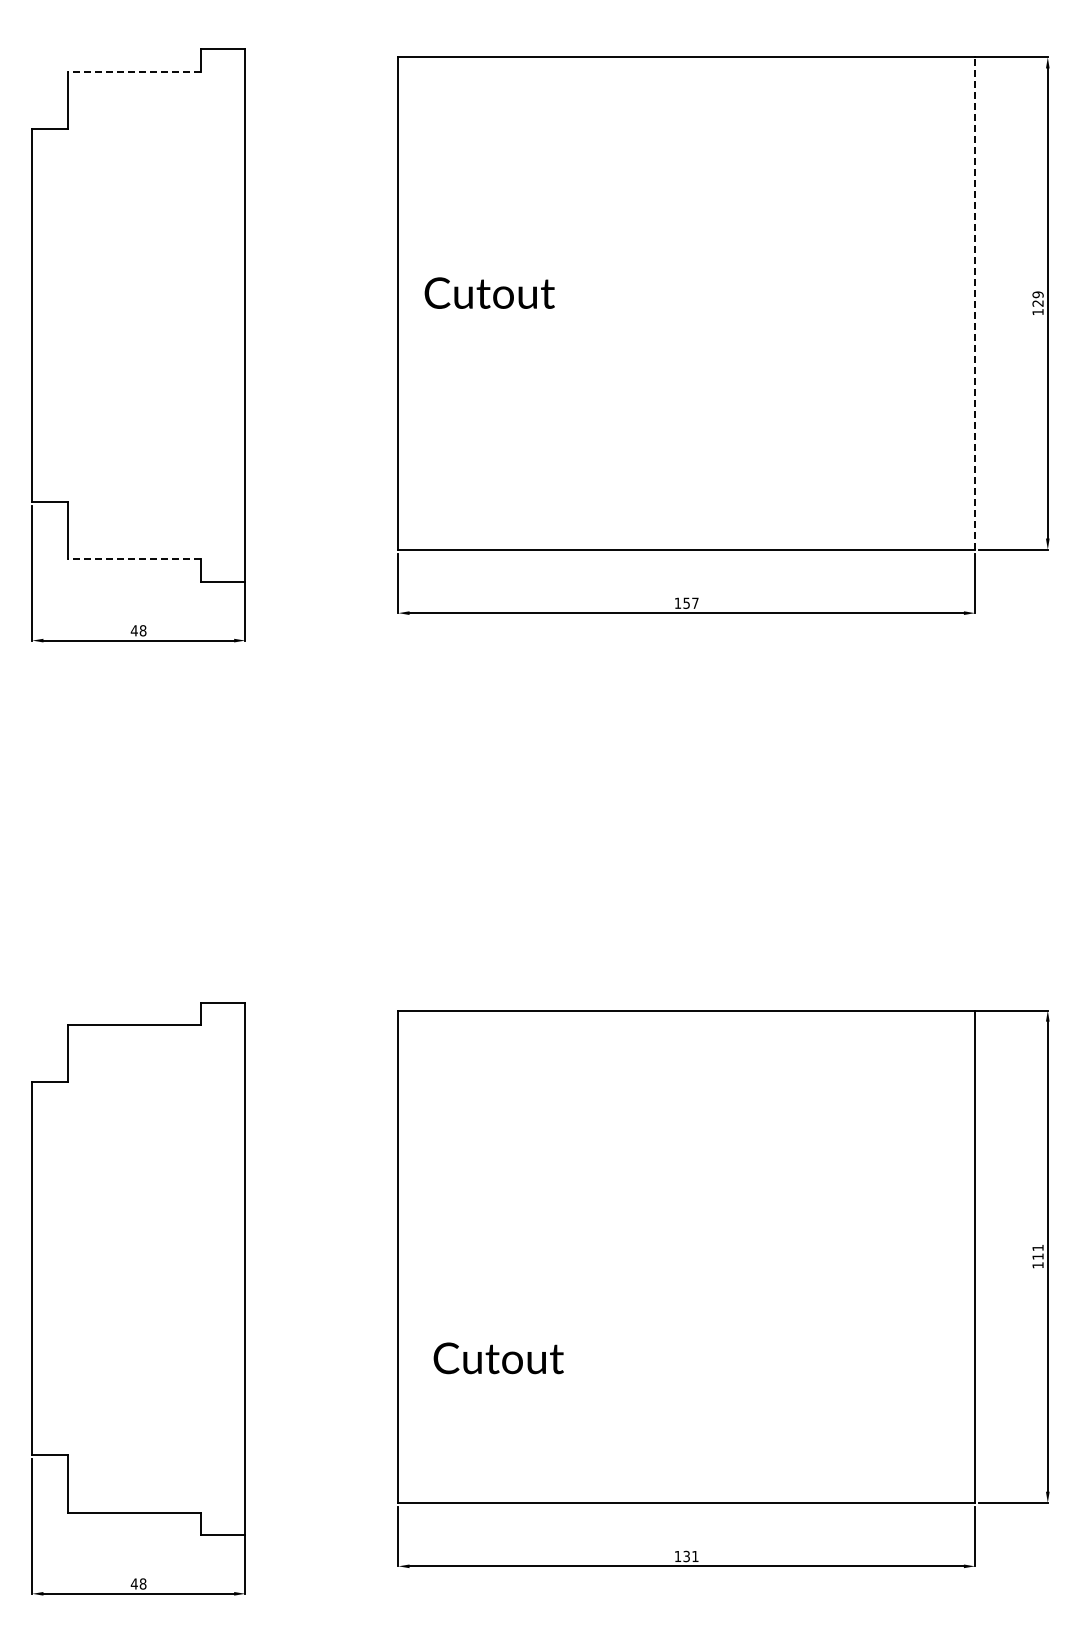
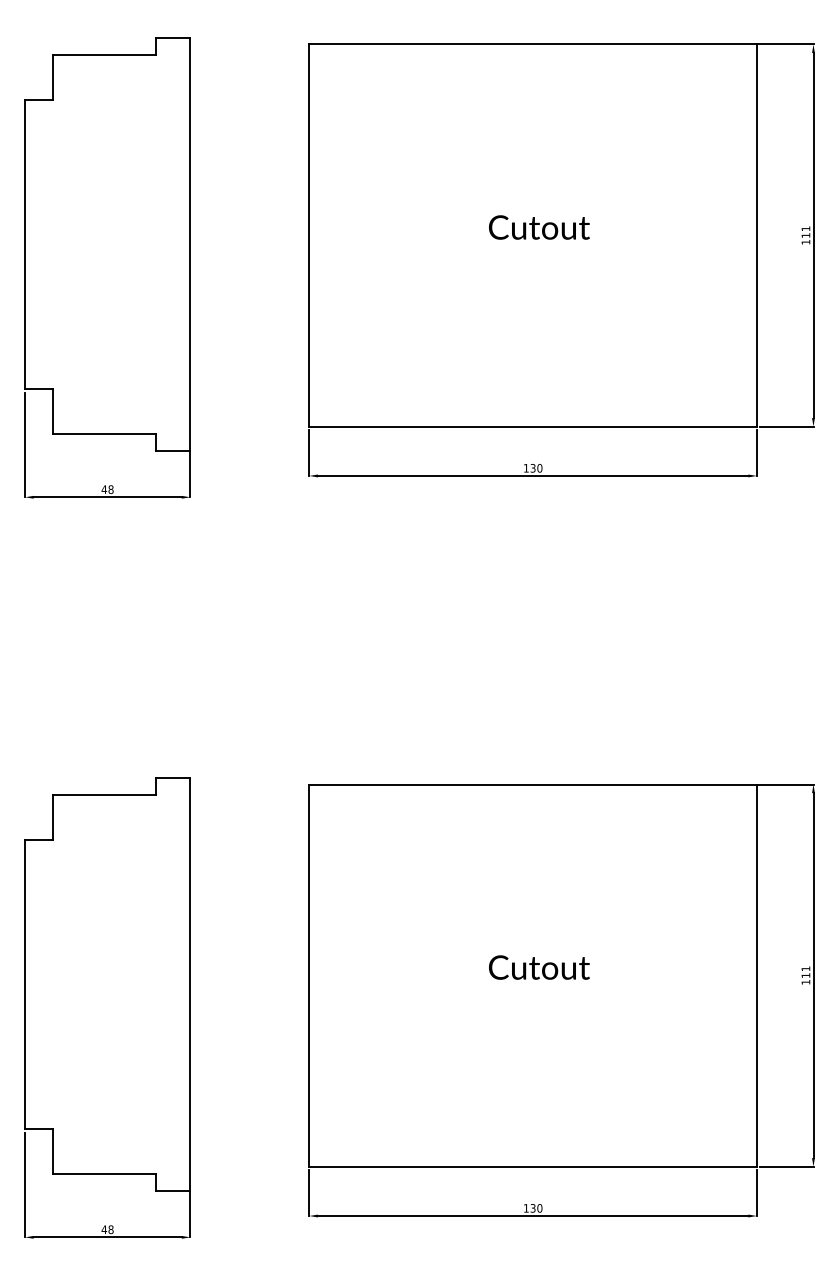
line: (134, 71) -> (104, 55), dashed -> solid
text: (489, 292) -> (539, 227), moved
text: (1037, 298) -> (805, 231), 129 -> 111
line: (974, 303) -> (756, 235), dashed -> solid
line: (134, 559) -> (104, 434), dashed -> solid
text: (690, 602) -> (536, 467), 157 -> 130
text: (498, 1358) -> (539, 967), moved
text: (695, 1556) -> (539, 1208), 131 -> 130

